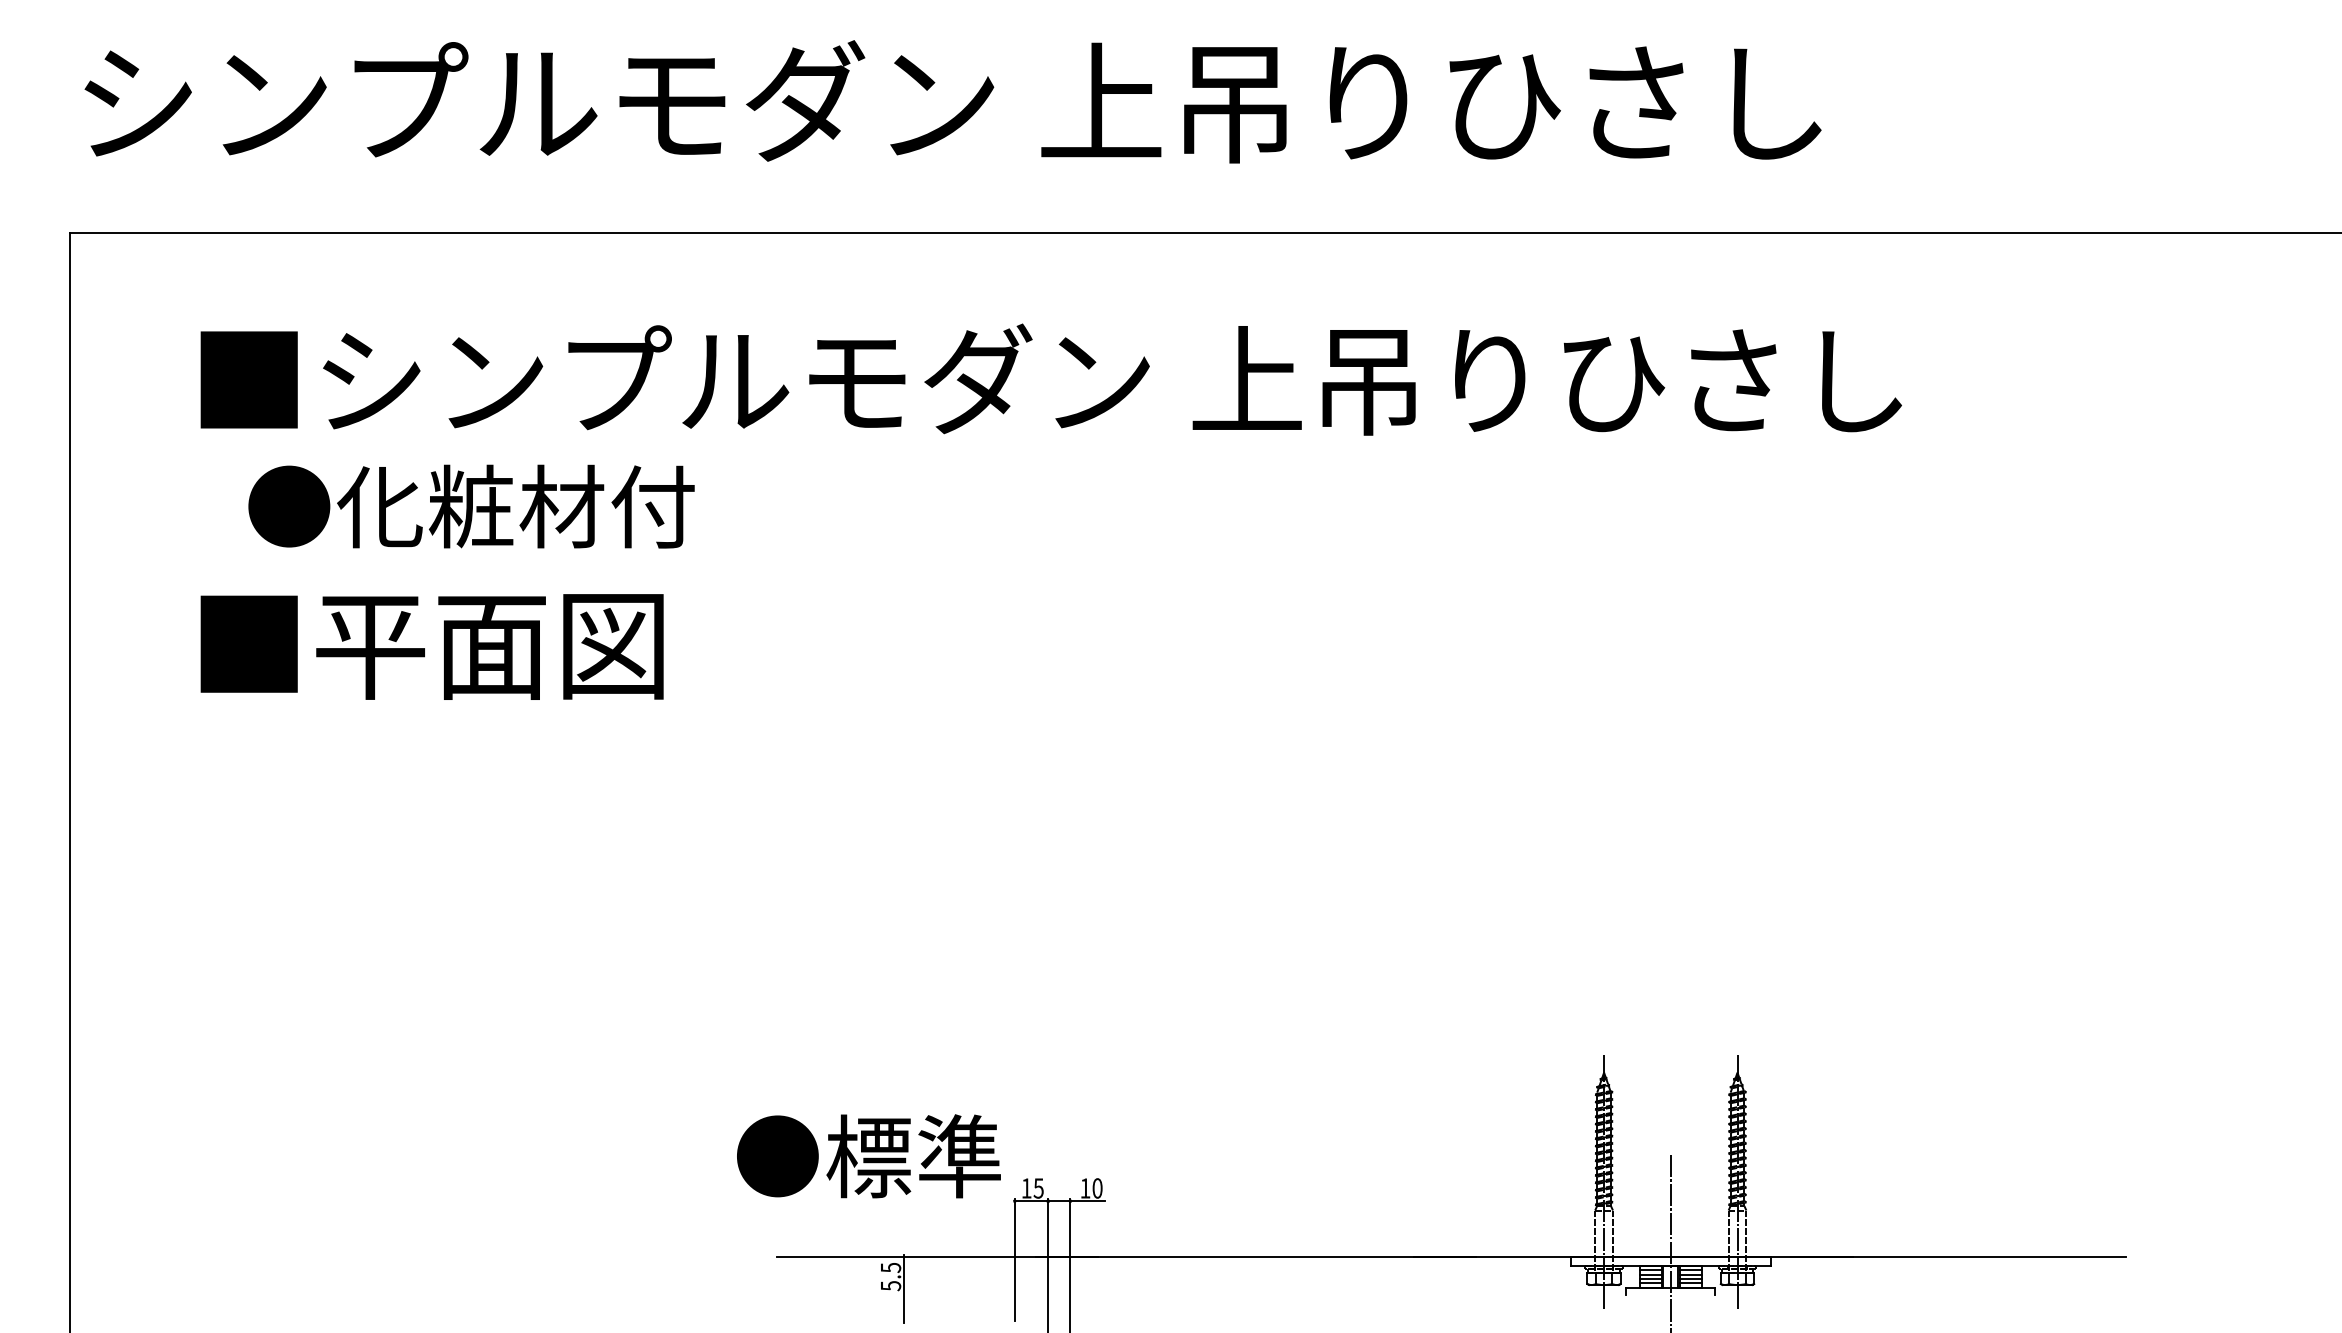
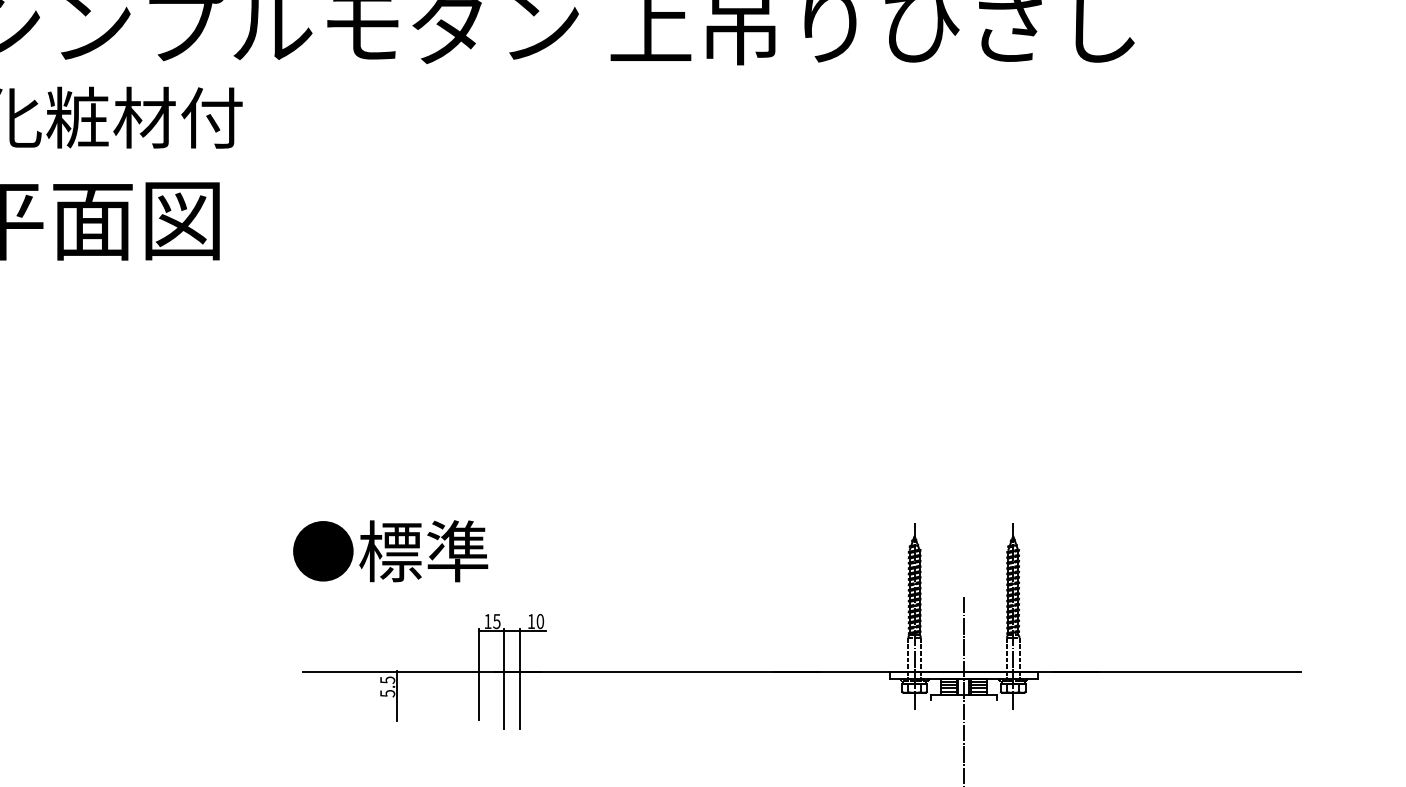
text: (868, 1156) -> (390, 551), moved

